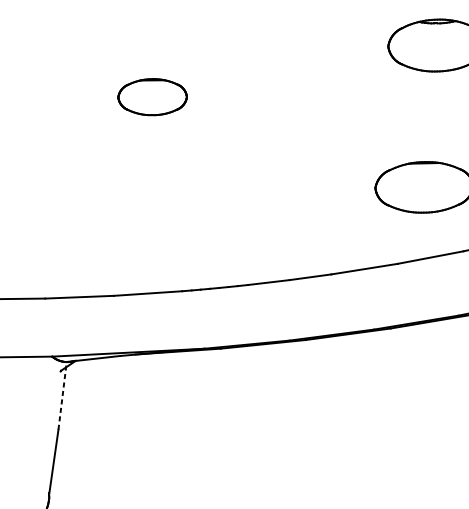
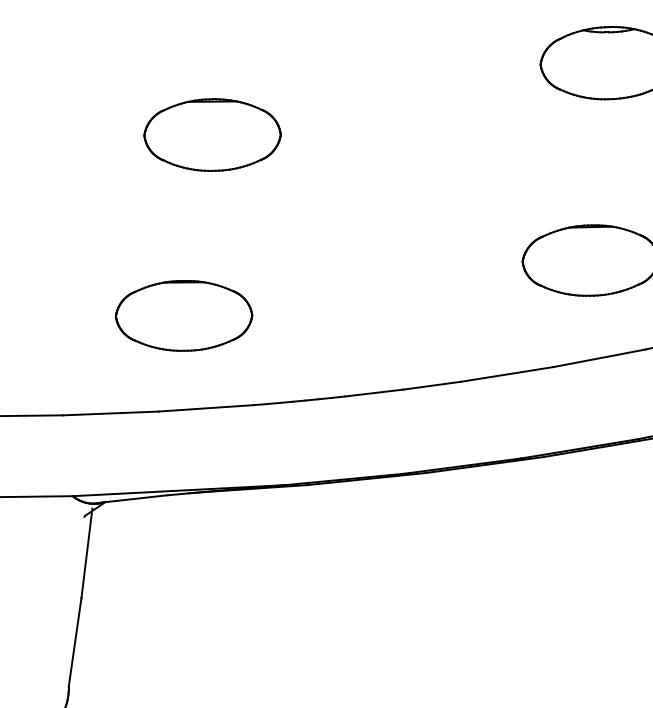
part: (152, 96) -> (212, 134), size x1.43
part: (132, 226) -> (184, 315), added
line: (62, 397) -> (86, 553), dashed -> solid

